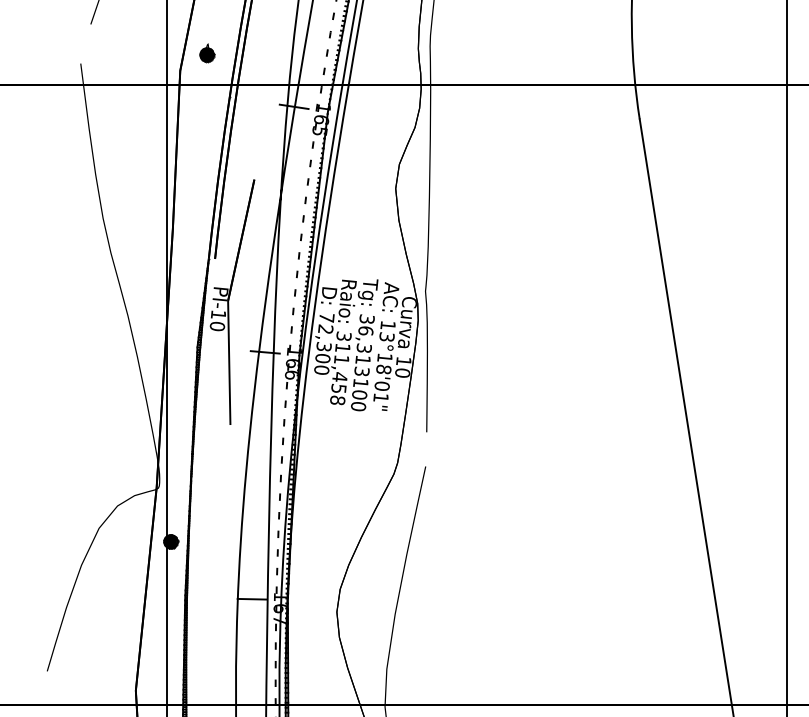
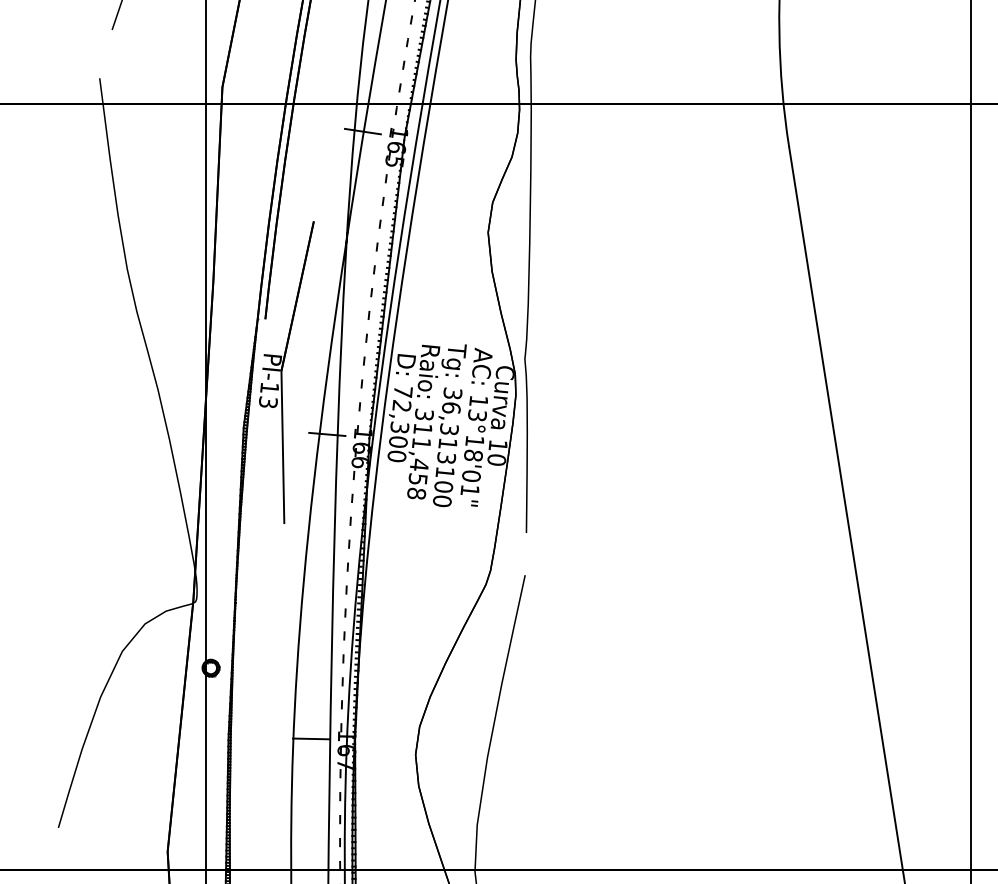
part: (207, 53) -> (255, 65), removed
text: (217, 326) -> (268, 402), PI-10 -> PI-13
fill: (170, 541) -> (210, 667), removed

